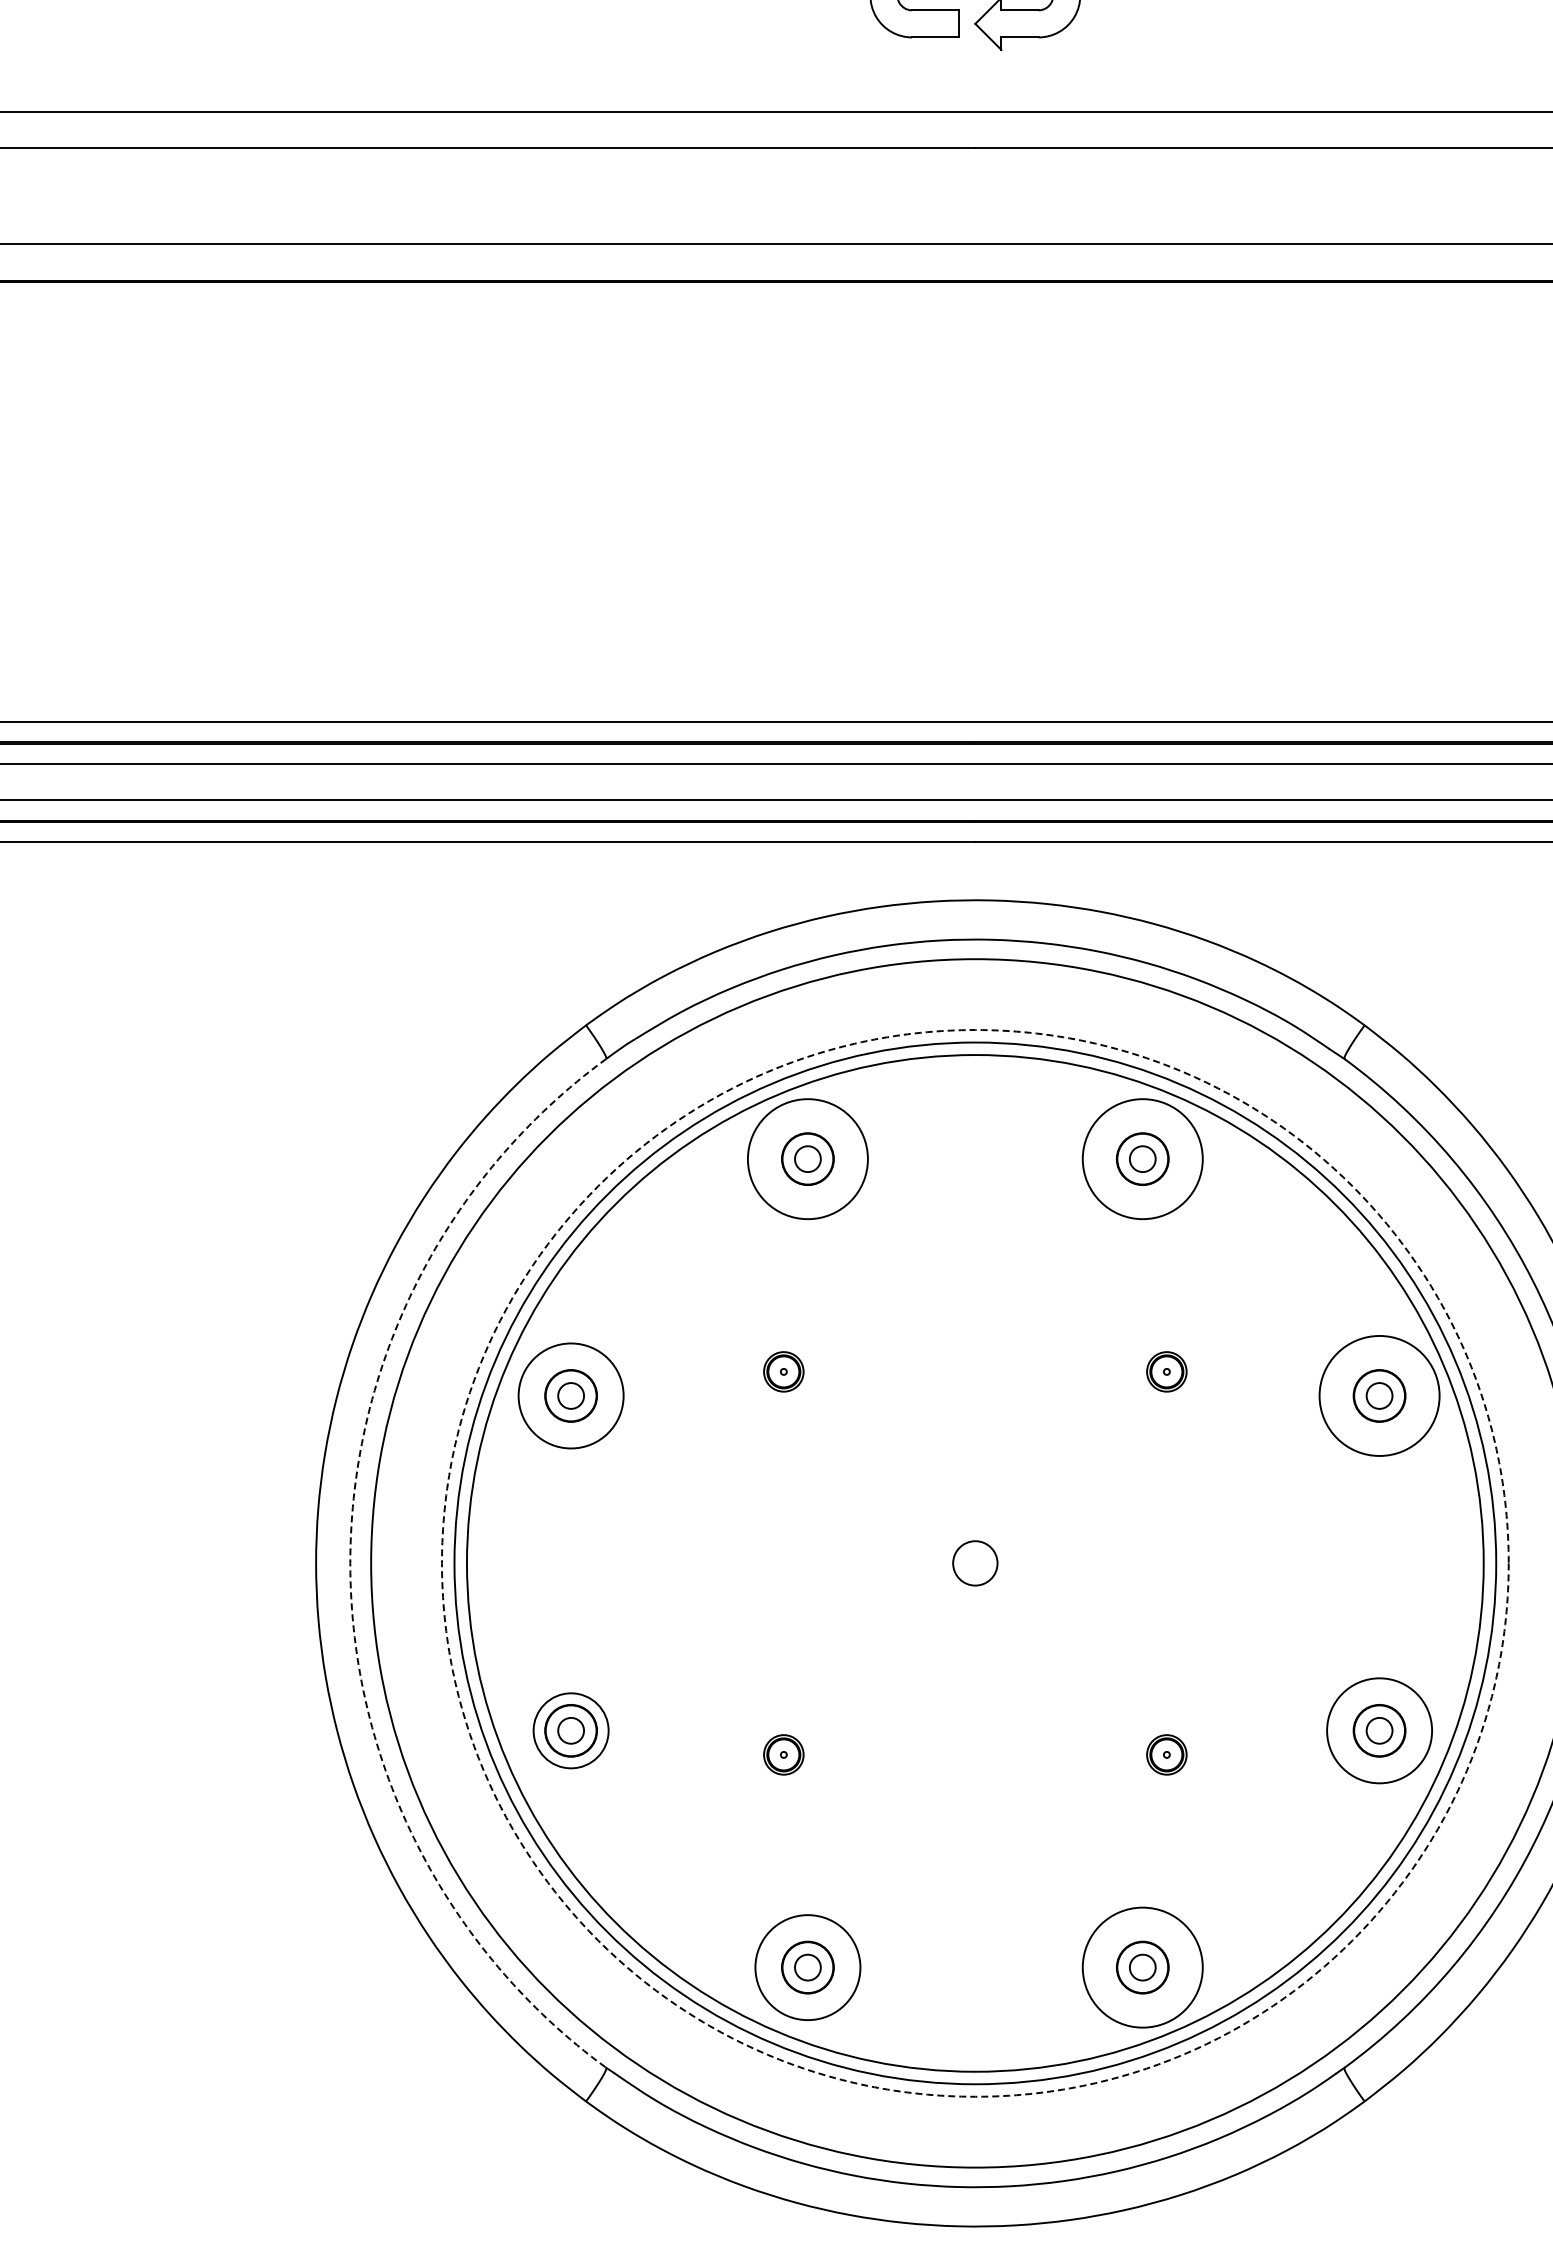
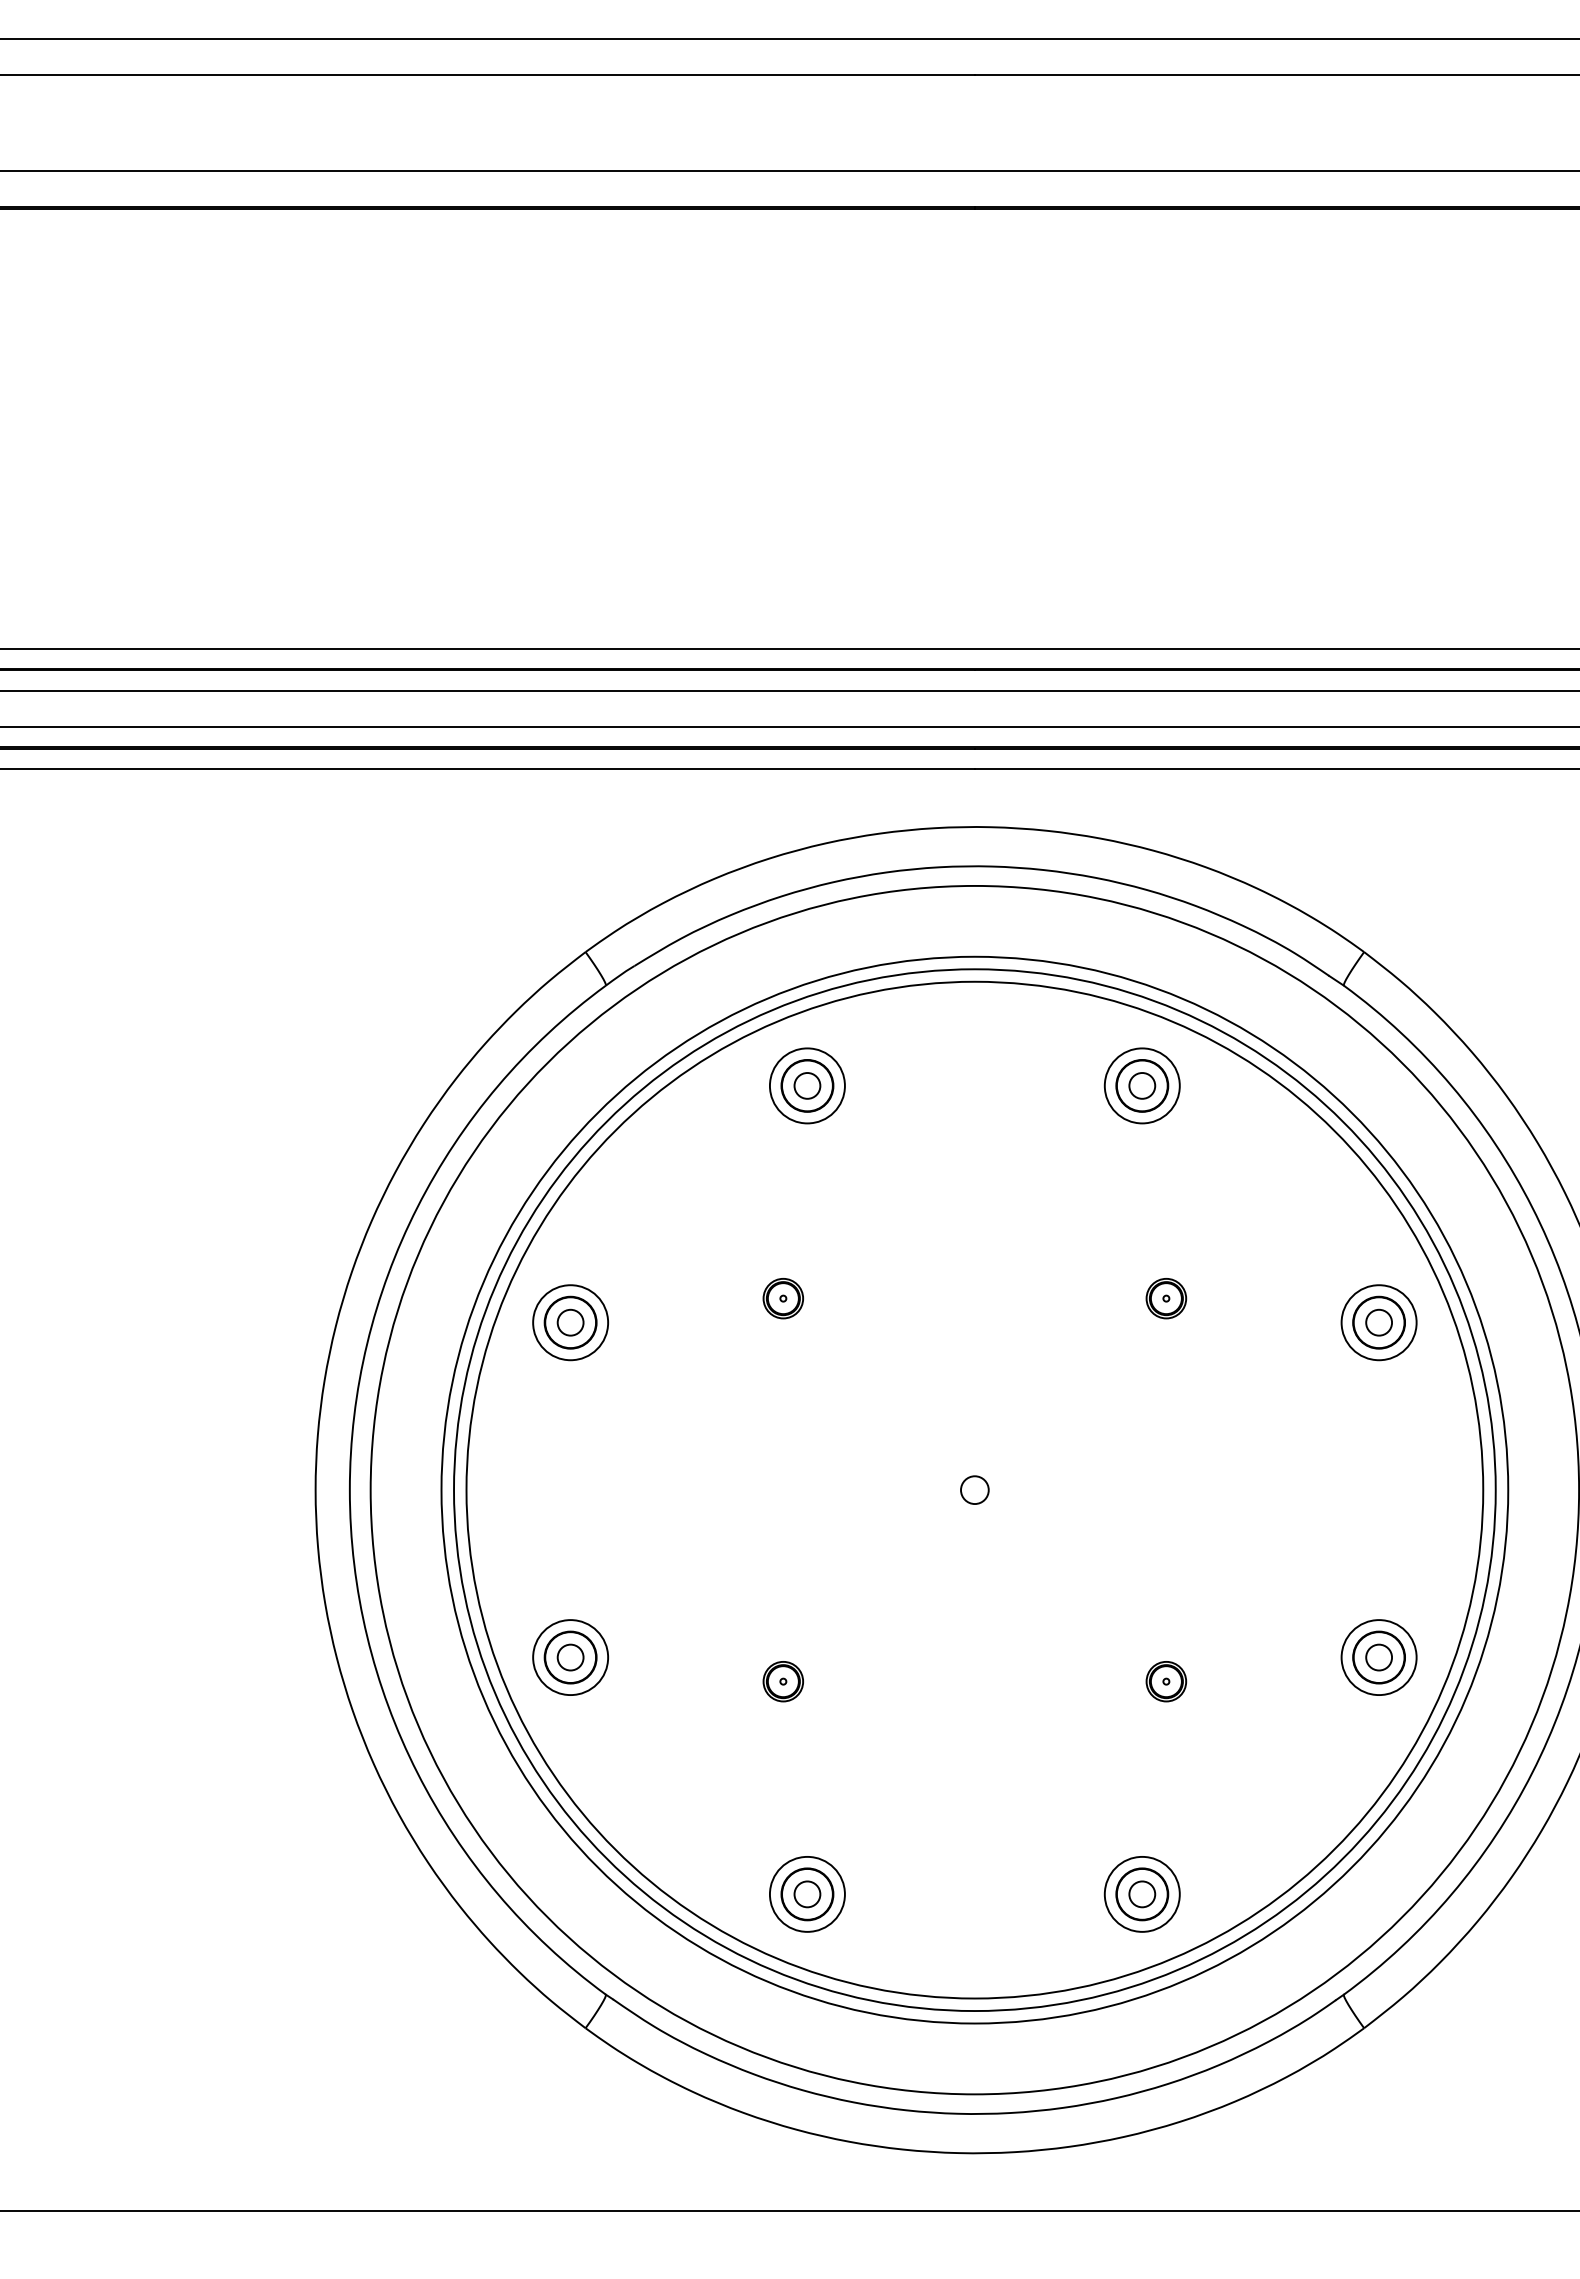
circle: (806, 1158) -> (806, 1085), size x0.62
circle: (1141, 1158) -> (1141, 1085), size x0.62
circle: (570, 1395) -> (570, 1322), size x0.71
circle: (1378, 1395) -> (1378, 1322), size x0.62
circle: (974, 1562) -> (974, 1489), dashed -> solid
arc: (349, 1563) -> (349, 1490), dashed -> solid
circle: (974, 1563) -> (974, 1490), size x0.62
circle: (1378, 1730) -> (1378, 1657), size x0.71
circle: (806, 1966) -> (806, 1893), size x0.71
circle: (1141, 1966) -> (1141, 1893), size x0.62

